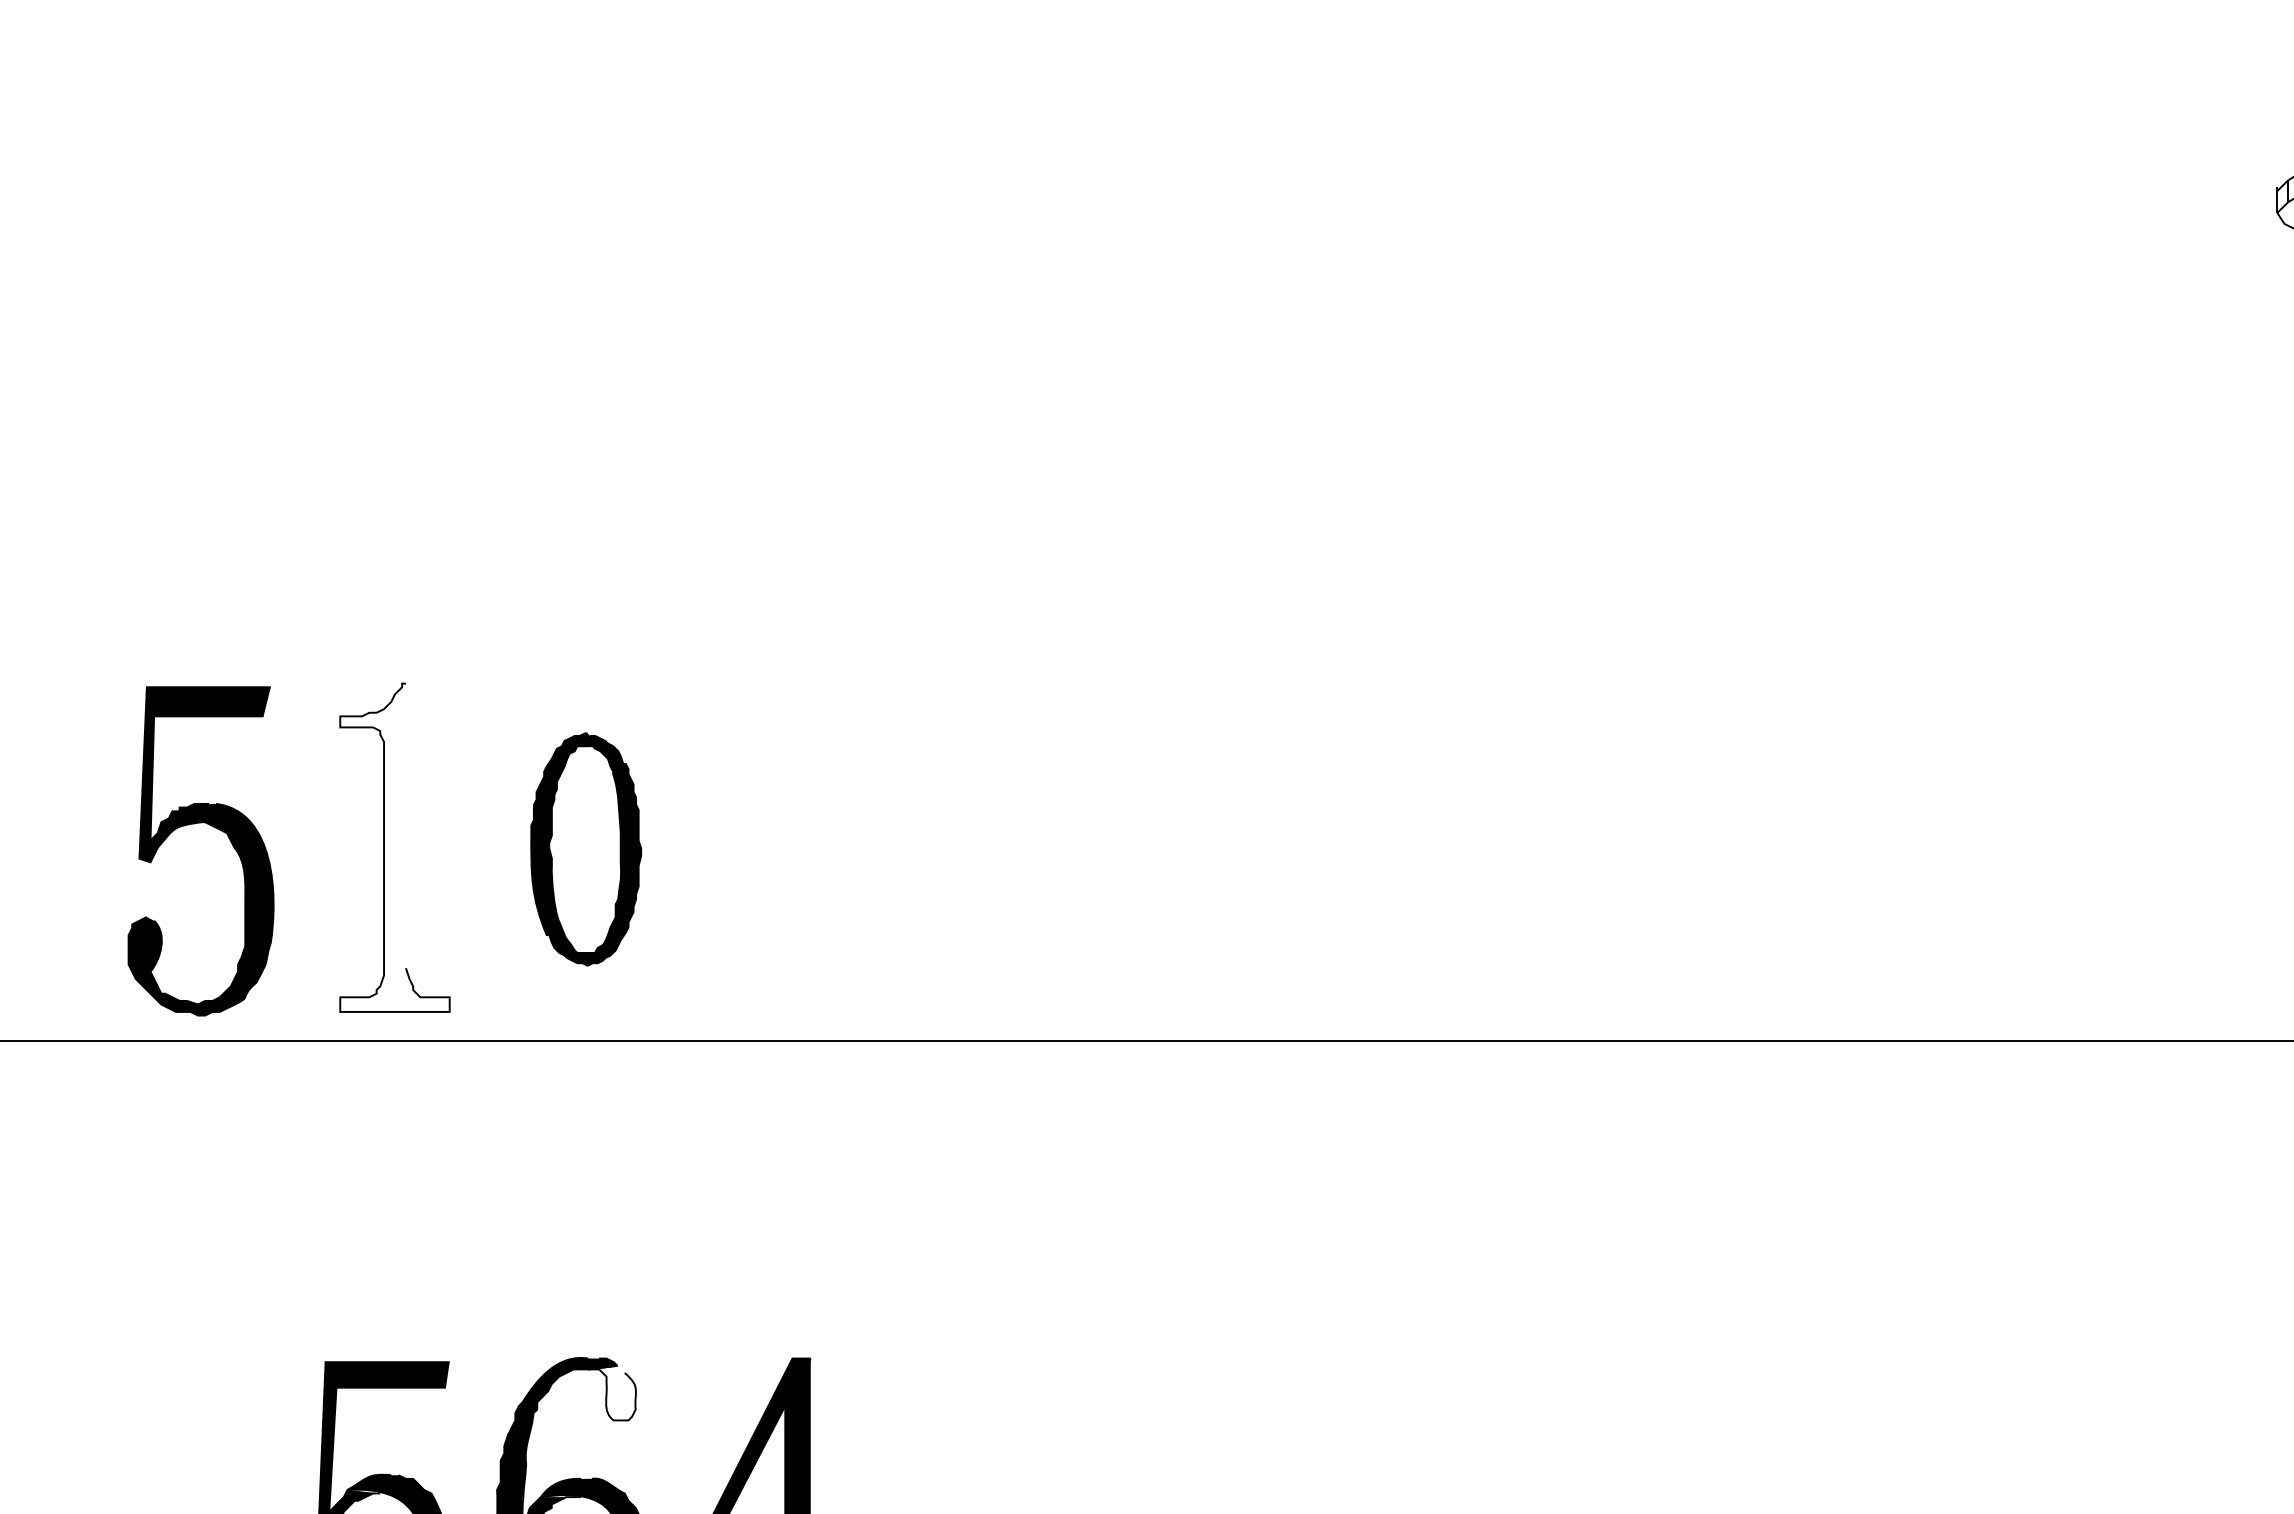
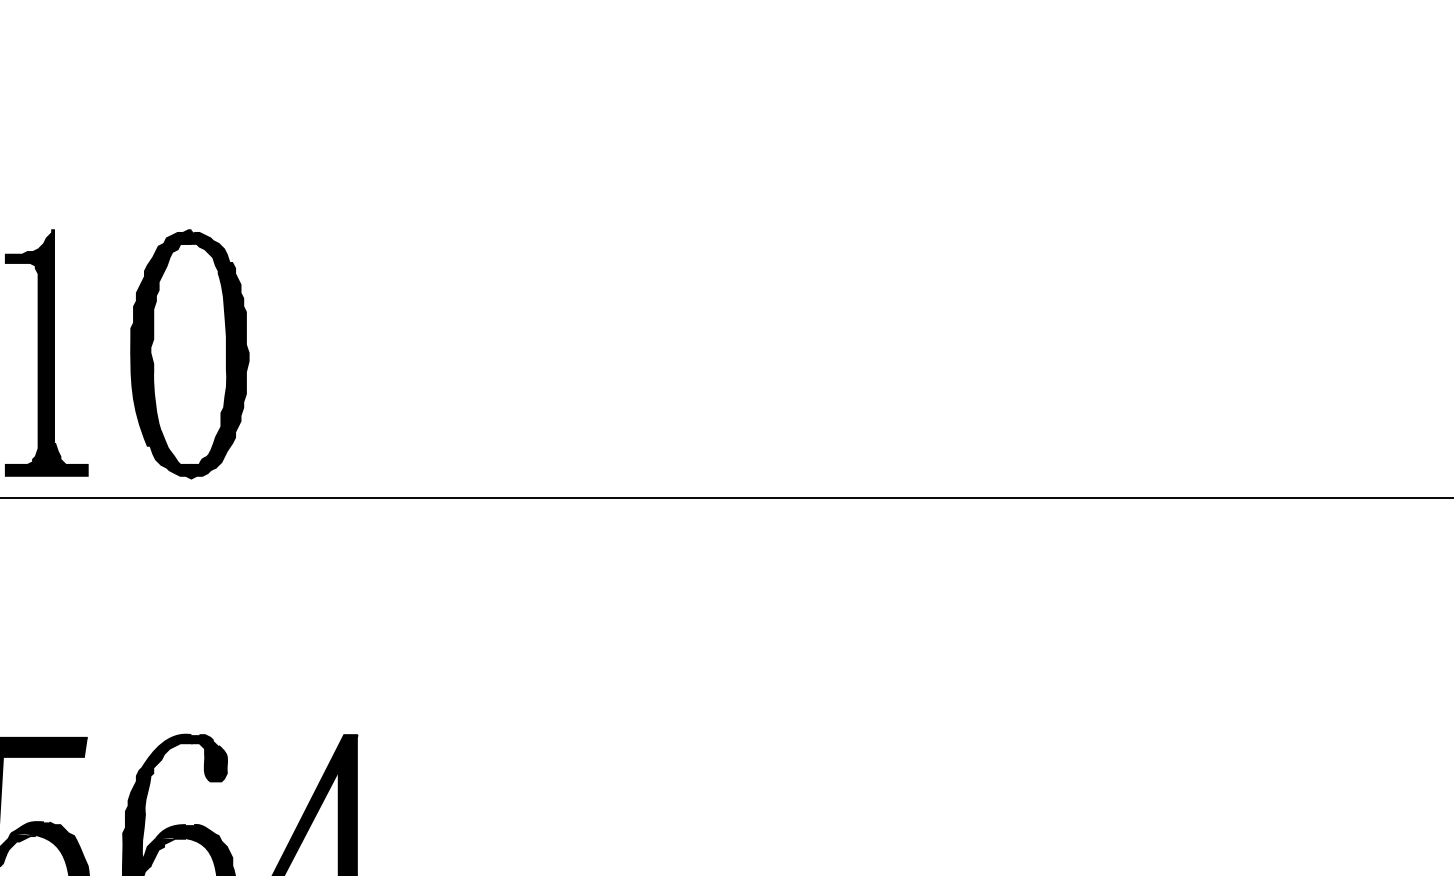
fill: (394, 847) -> (46, 352), added
part: (585, 849) -> (189, 354), size x1.43
fill: (611, 1392) -> (208, 760), added

